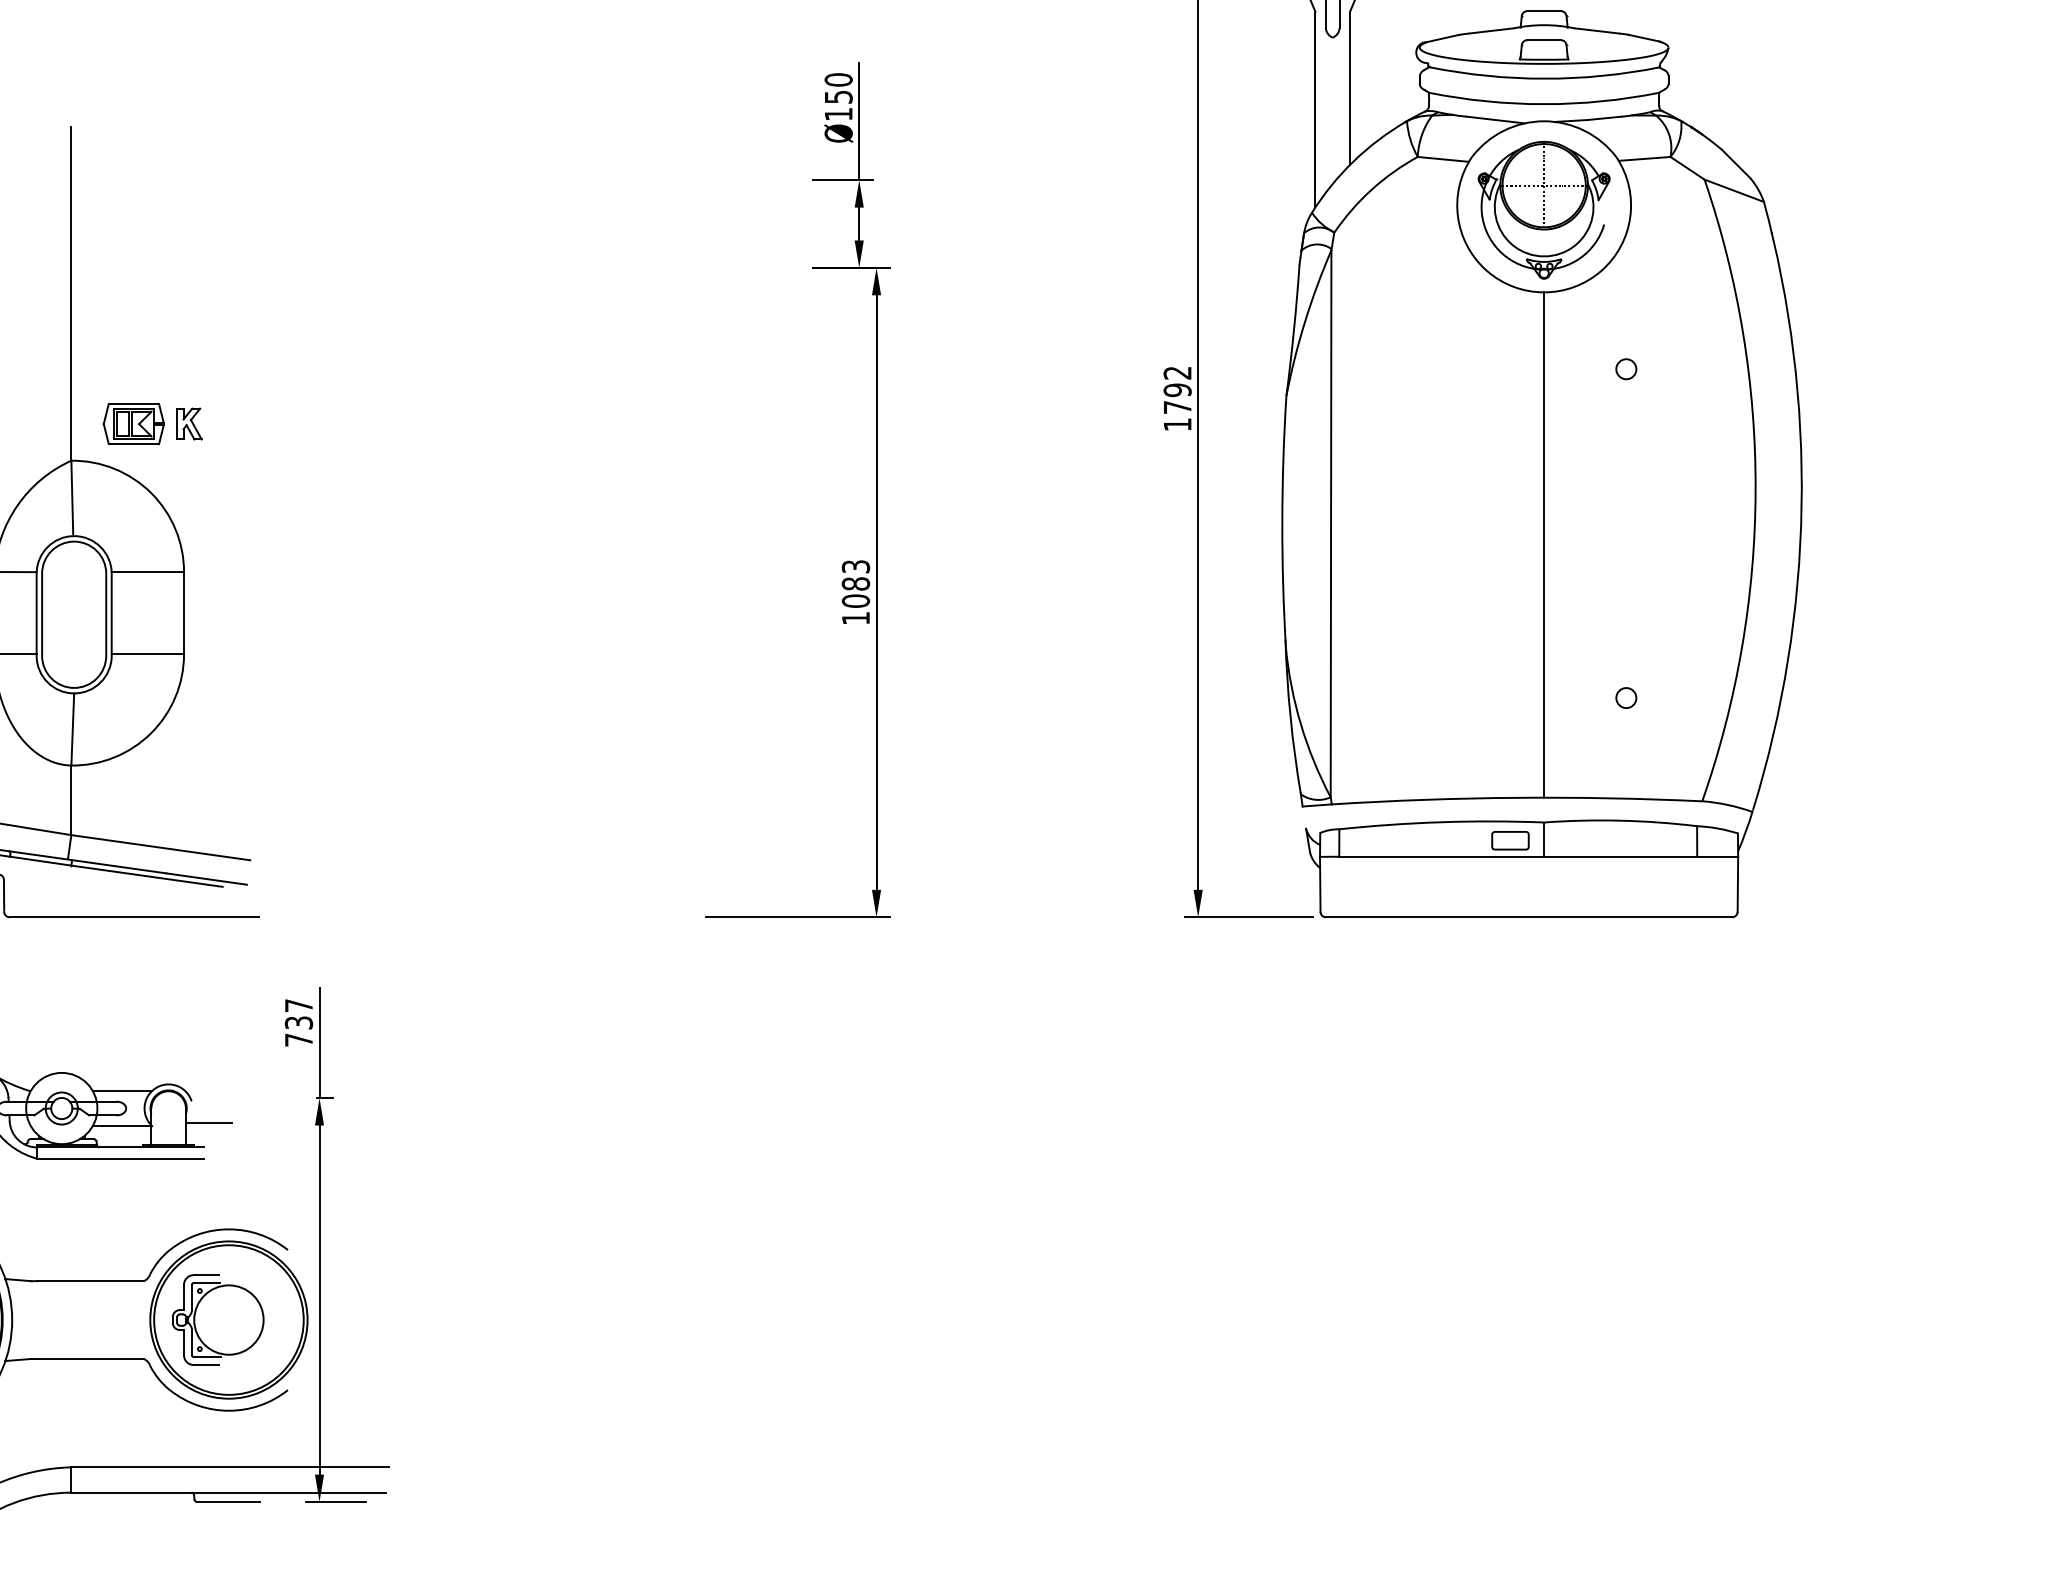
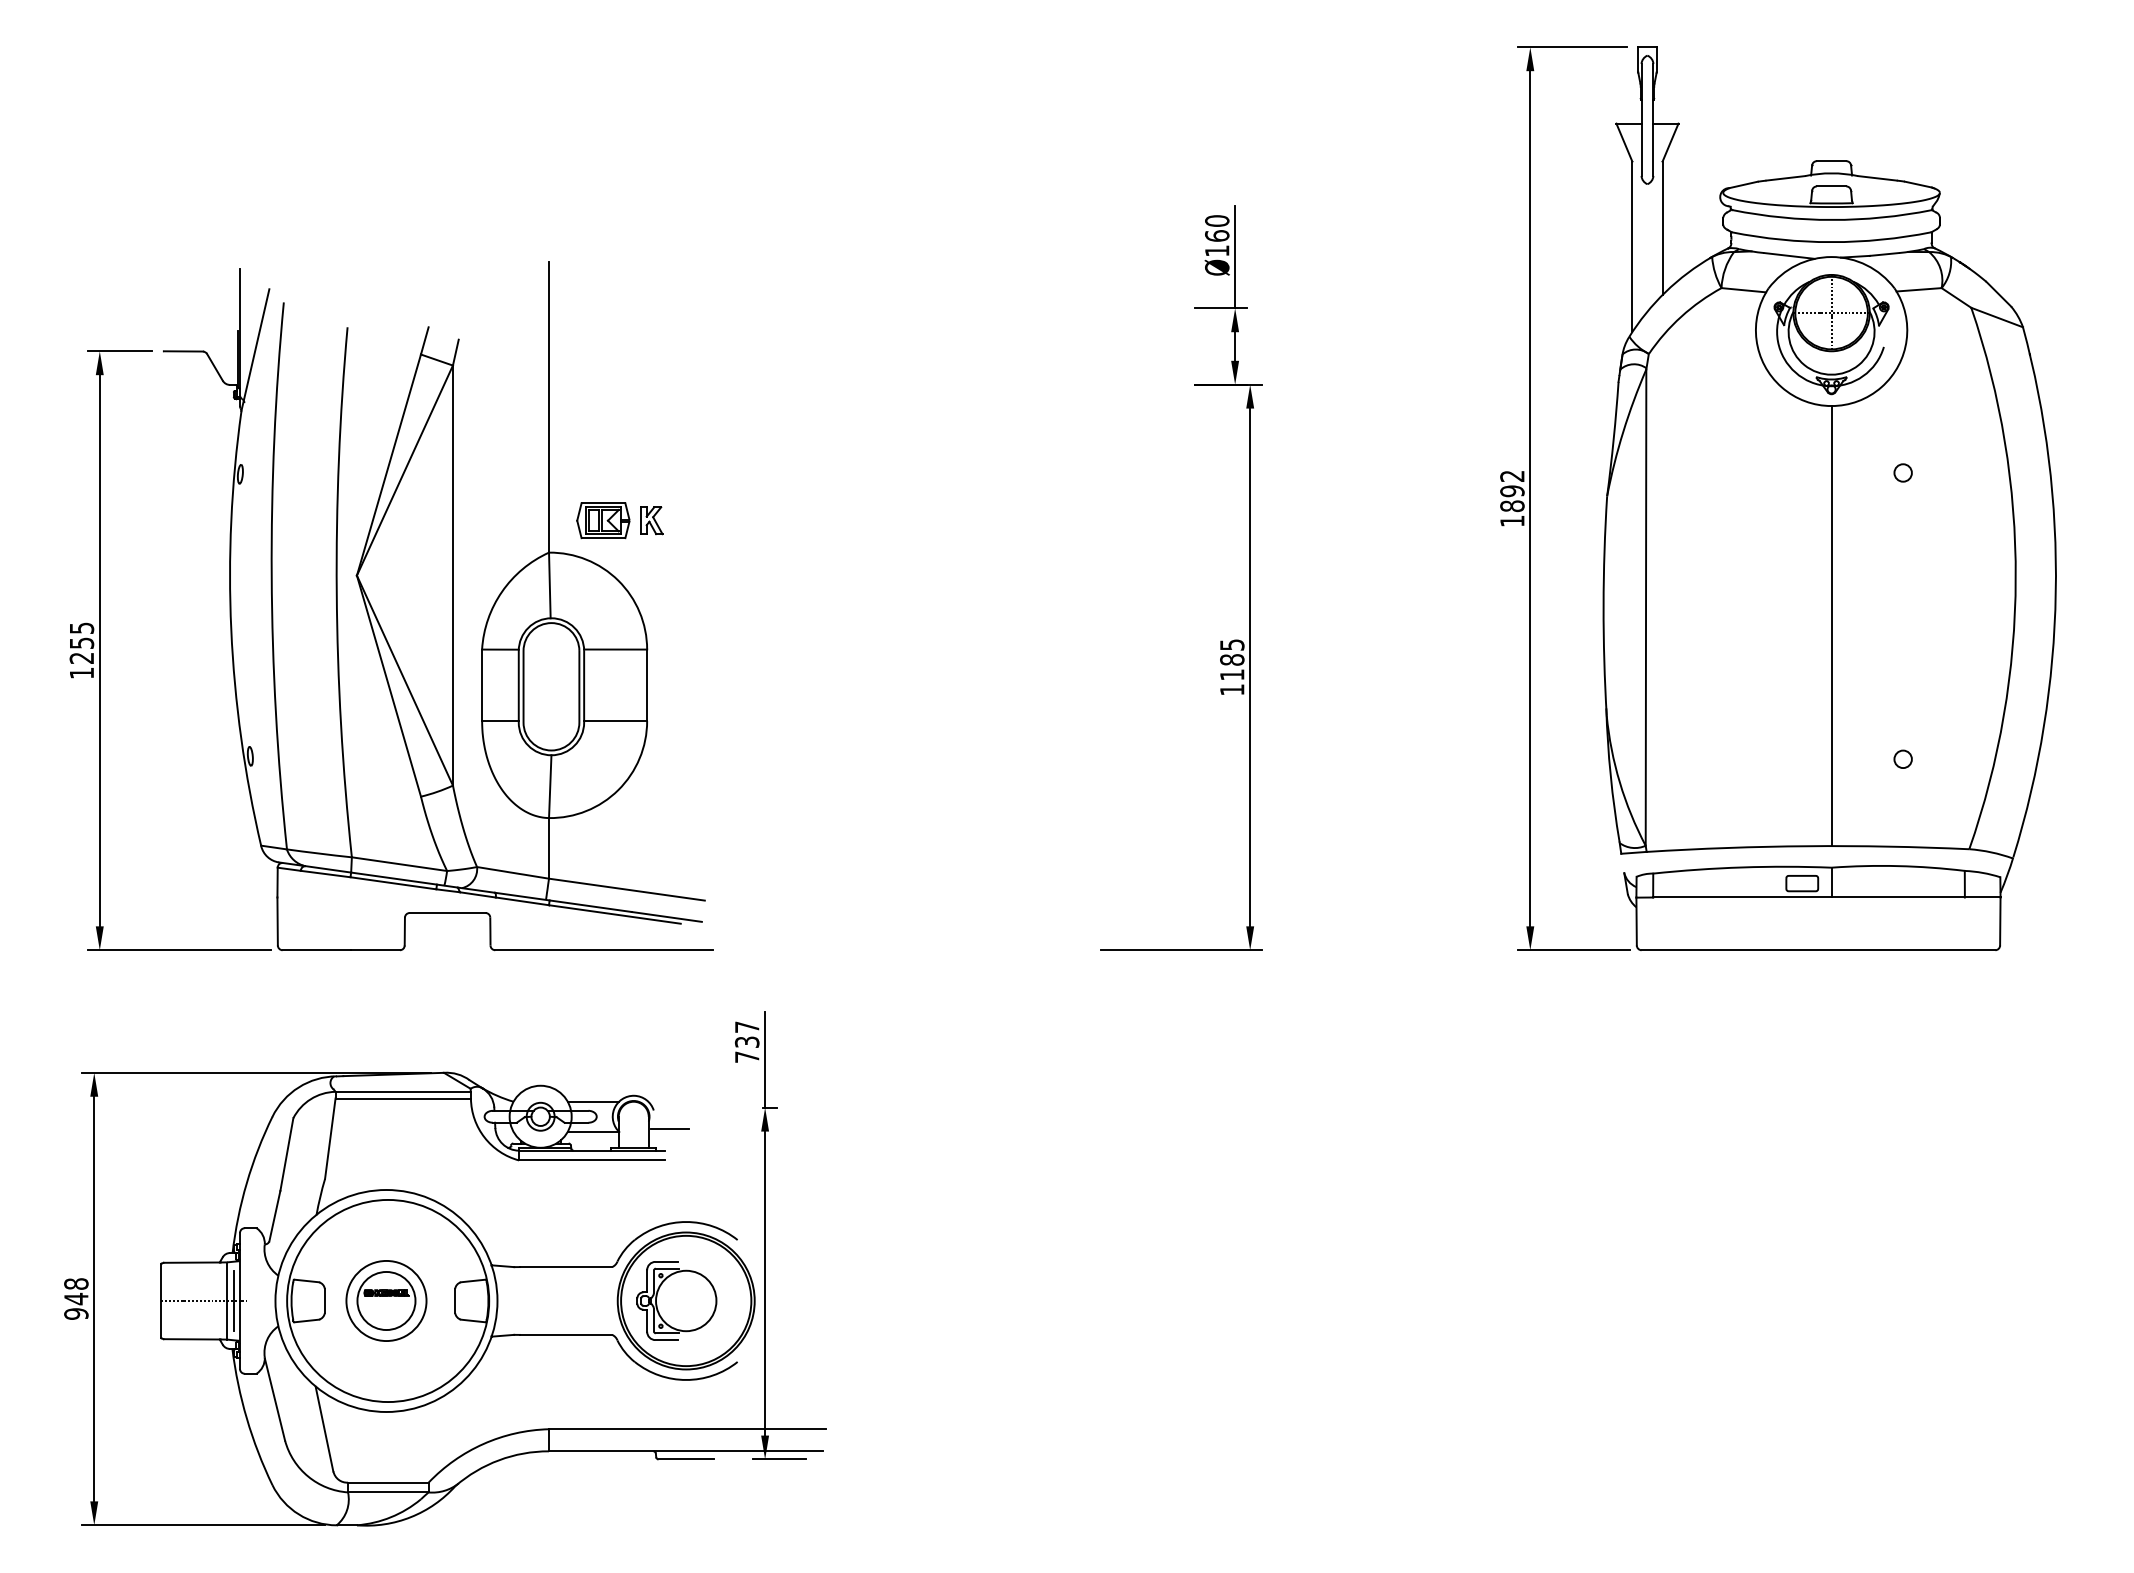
text: (838, 96) -> (1217, 235), Ø150 -> Ø160
text: (1177, 407) -> (1512, 506), 1792 -> 1892
text: (856, 583) -> (1232, 659), 1083 -> 1185

